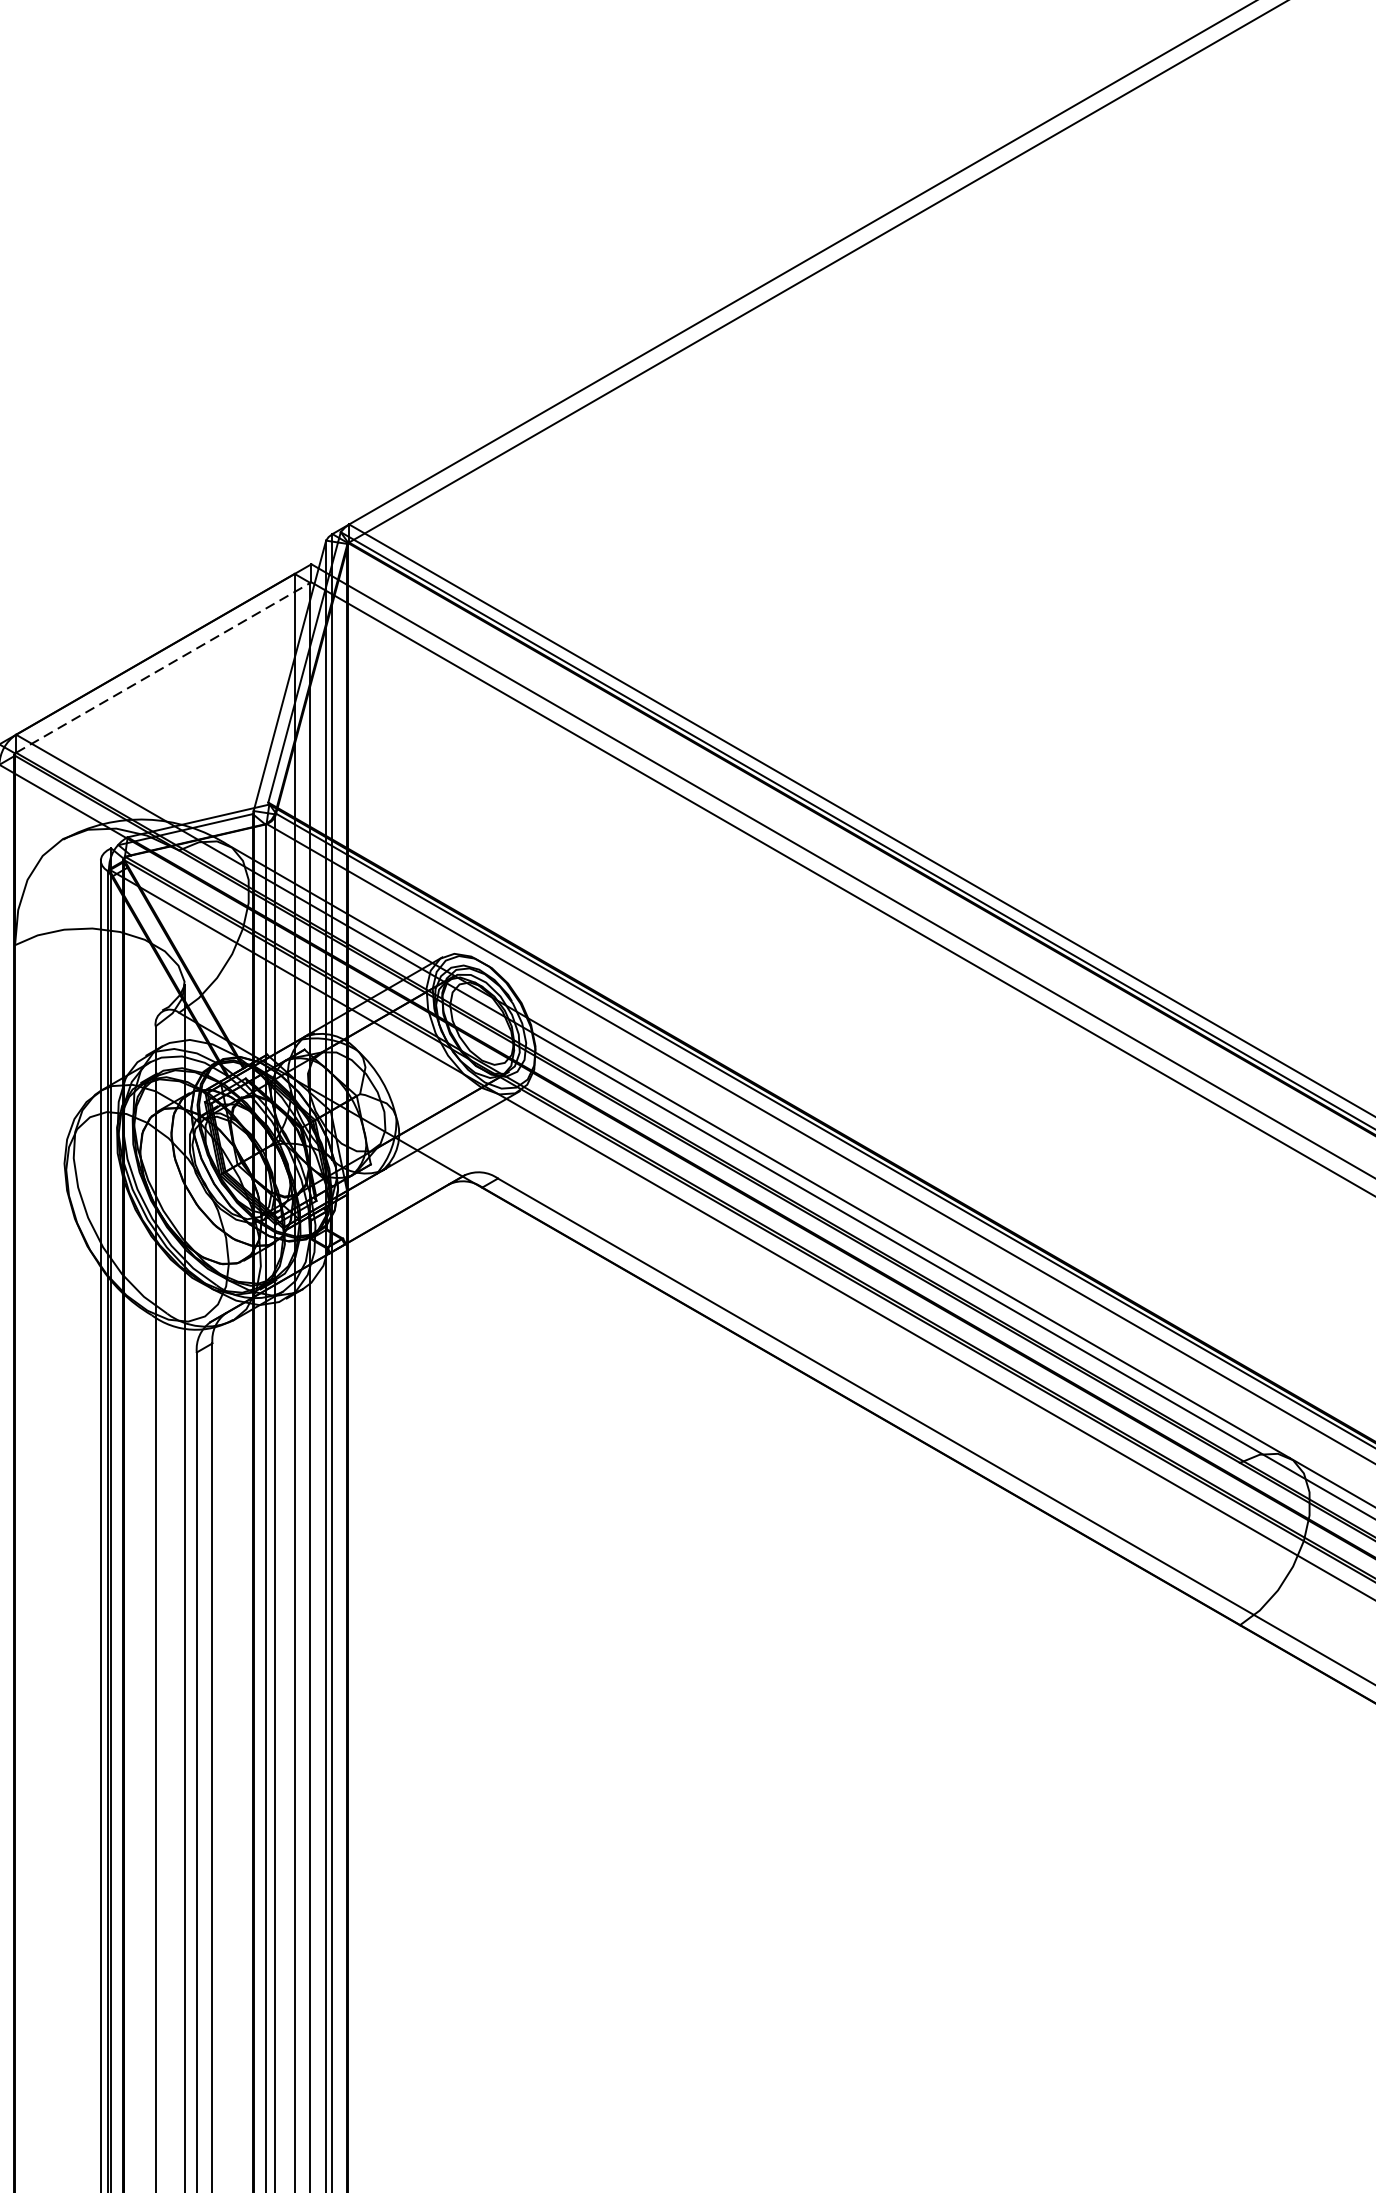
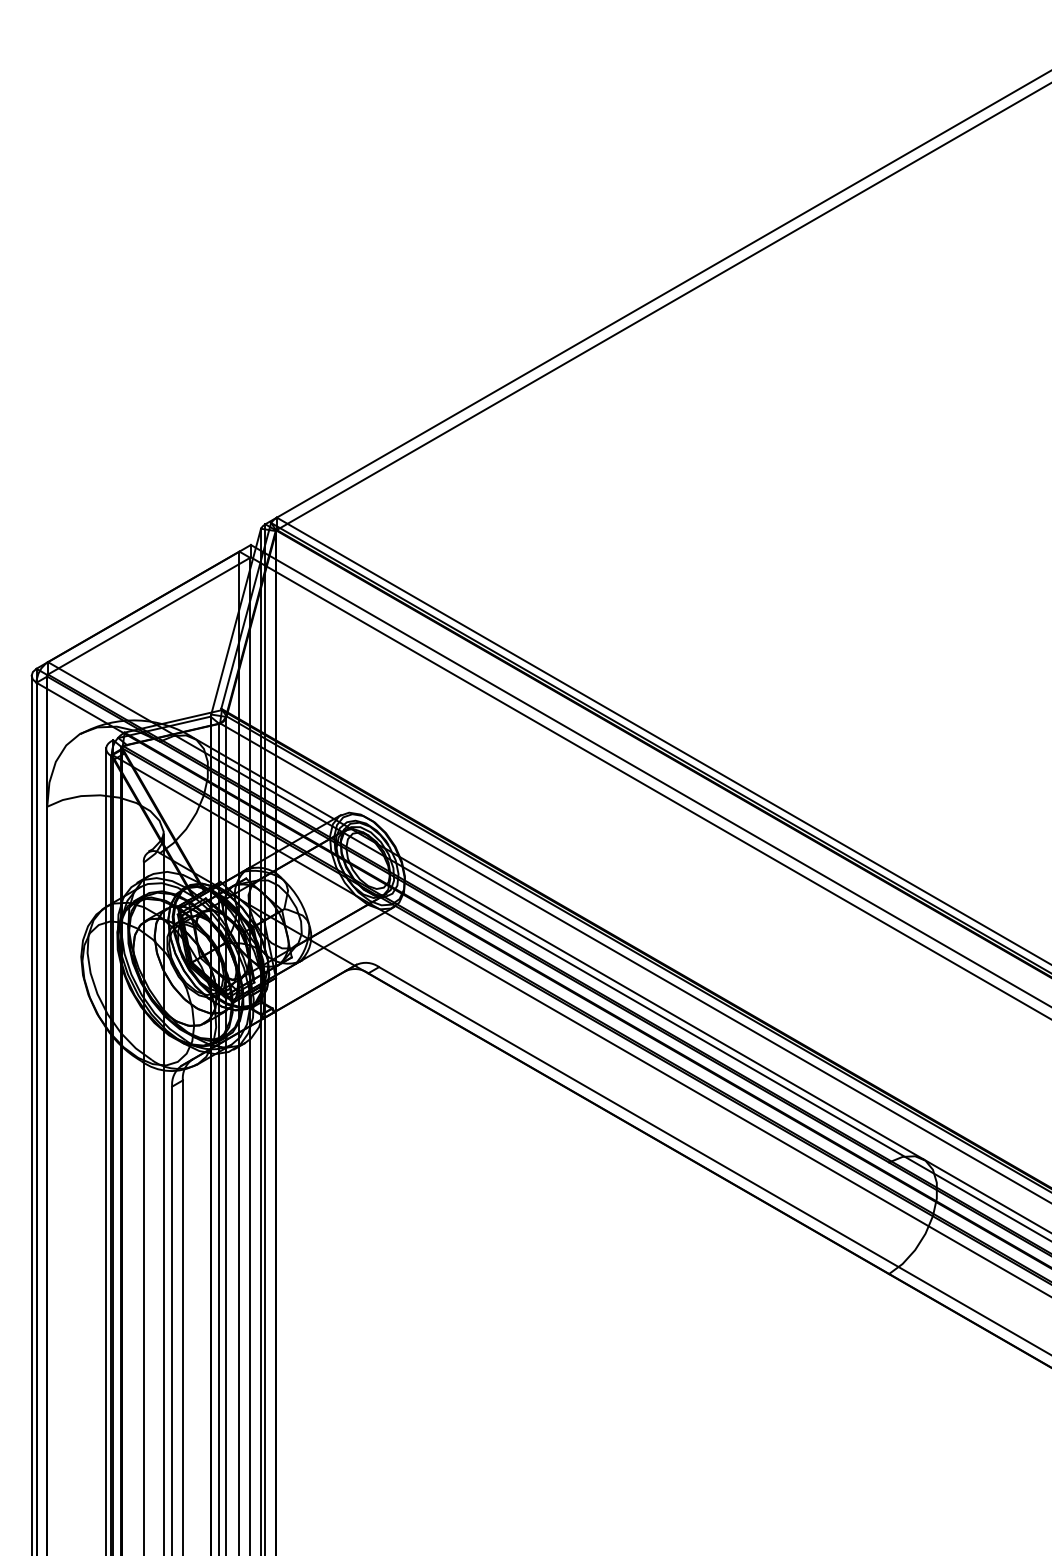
line: (163, 666) -> (149, 615), dashed -> solid

